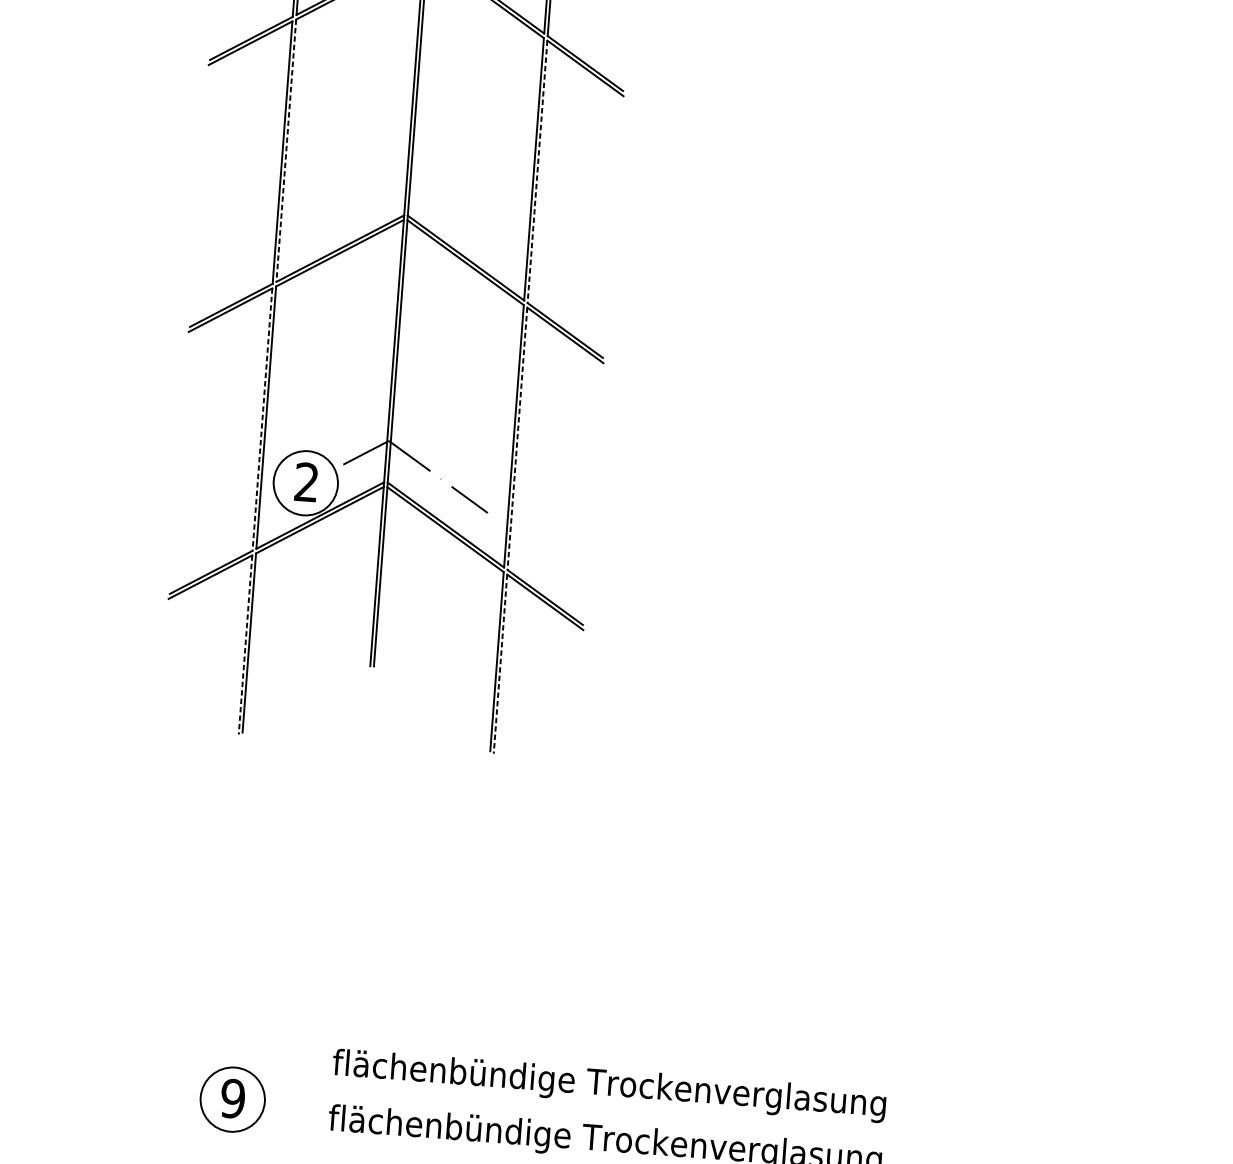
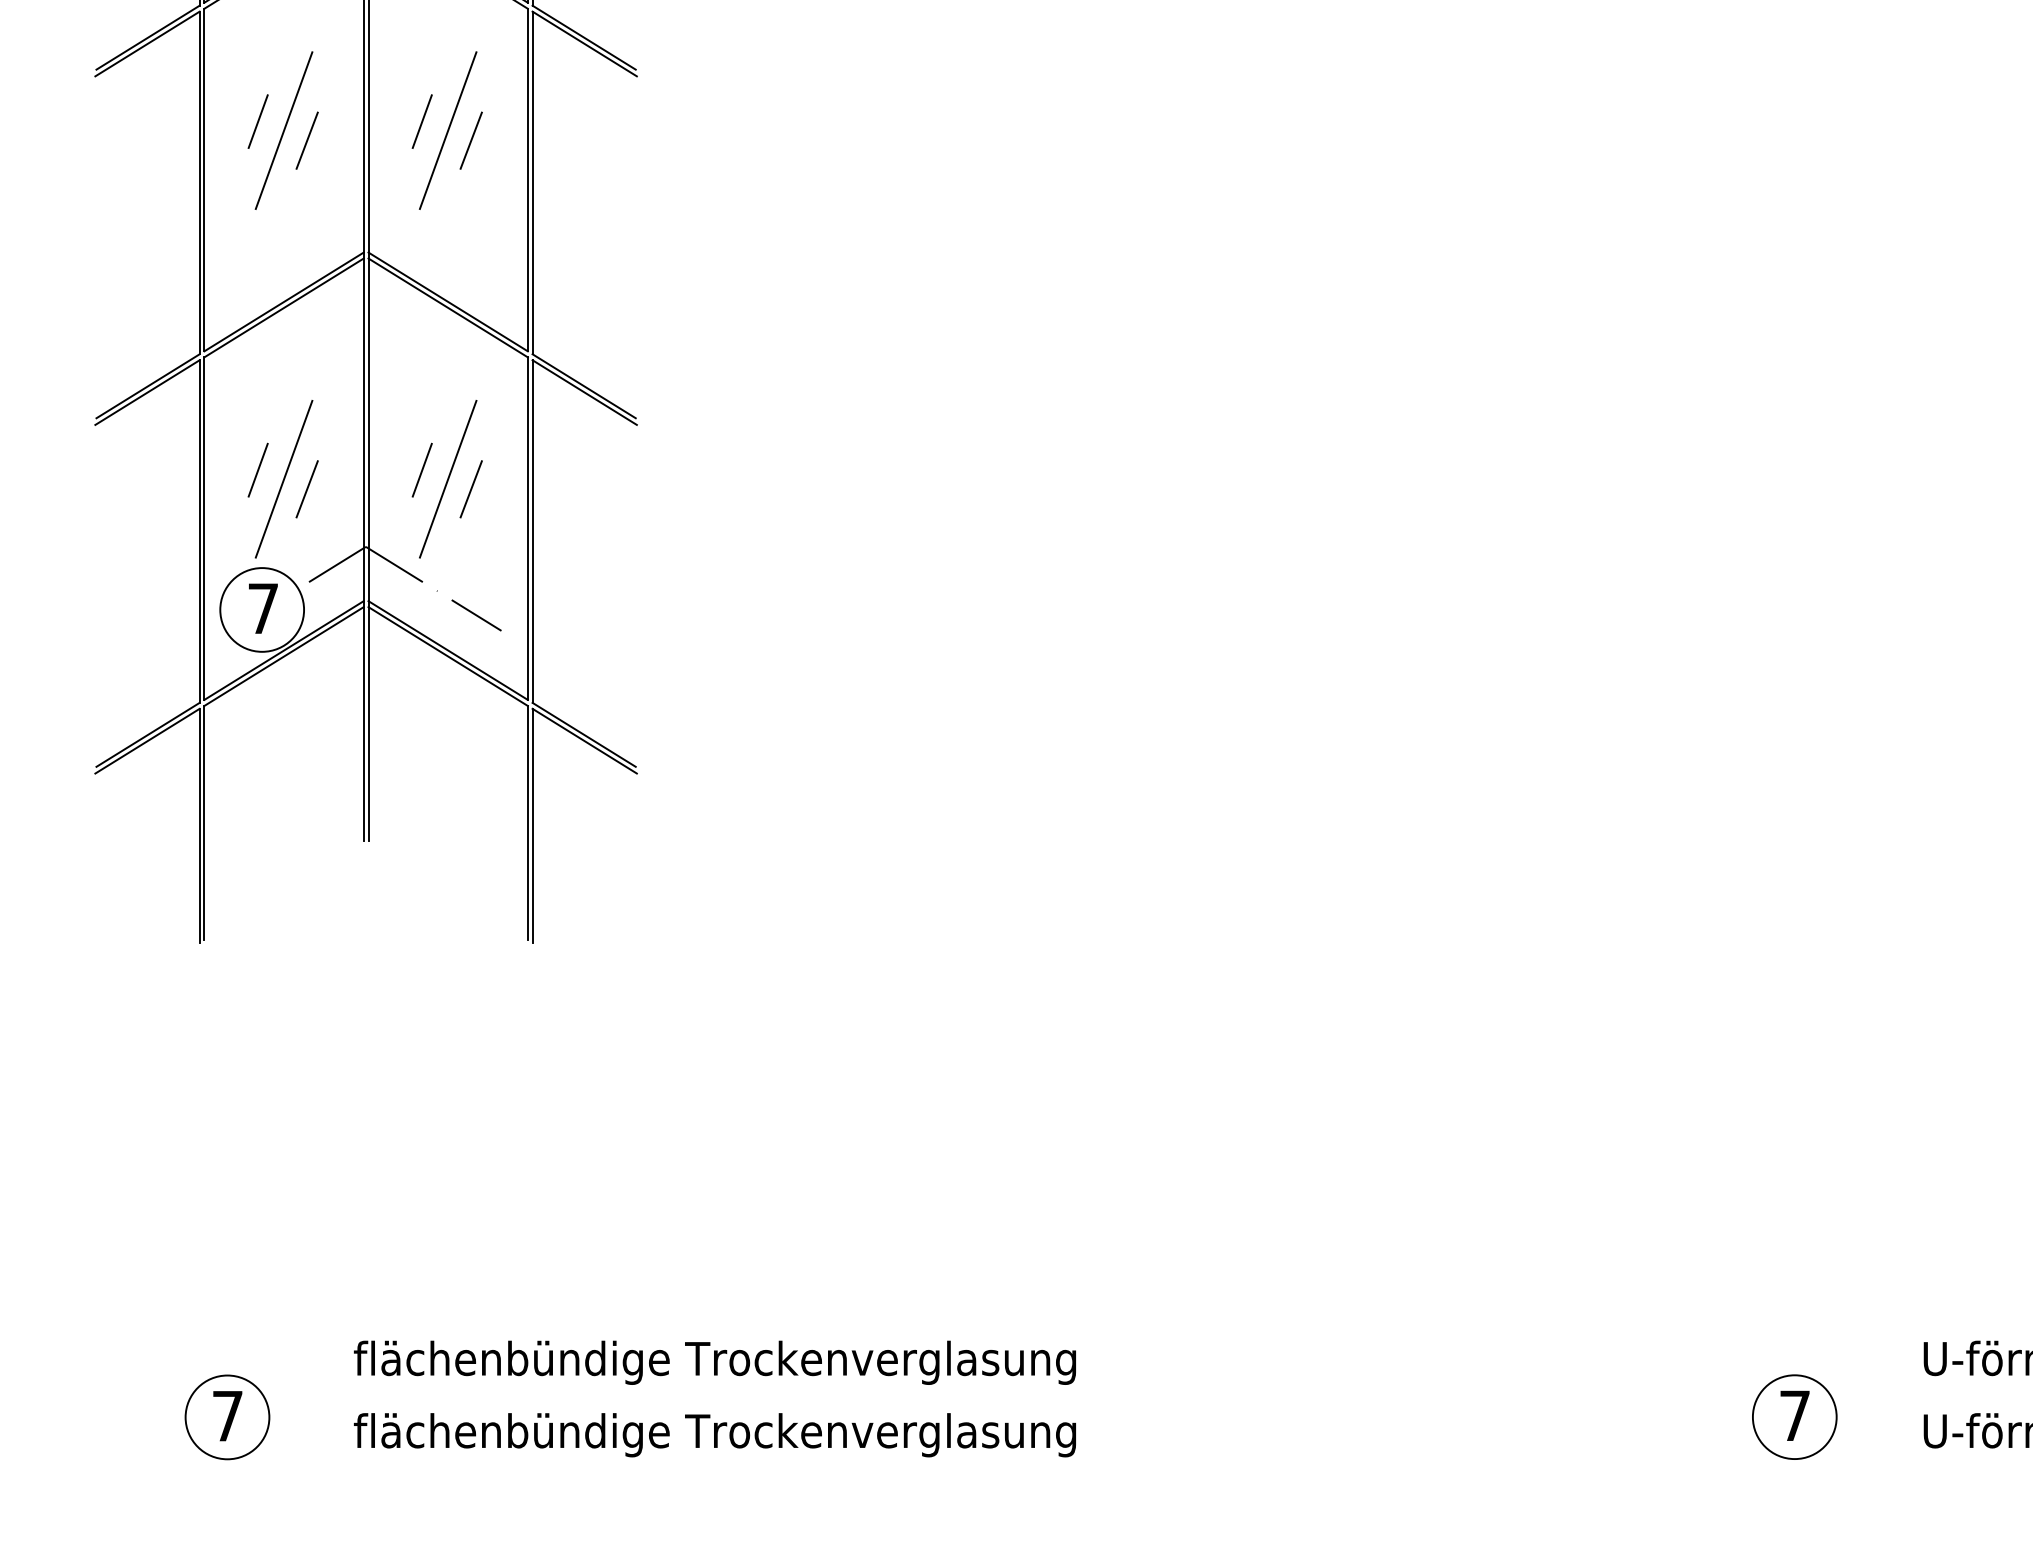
line: (330, 108) -> (257, 121), added
line: (349, 117) -> (283, 130), added
line: (455, 118) -> (421, 121), added
line: (366, 126) -> (306, 140), added
line: (475, 126) -> (447, 130), added
line: (492, 135) -> (470, 140), added
line: (286, 151) -> (204, 180), dashed -> solid
line: (537, 172) -> (532, 183), dashed -> solid
line: (310, 375) -> (257, 469), added
line: (329, 383) -> (283, 478), added
line: (435, 384) -> (421, 469), added
line: (346, 393) -> (306, 489), added
line: (455, 393) -> (447, 478), added
line: (472, 403) -> (470, 489), added
line: (262, 420) -> (199, 532), dashed -> solid
line: (517, 439) -> (532, 532), dashed -> solid
text: (306, 481) -> (262, 607), 2 -> 7
line: (245, 644) -> (199, 825), dashed -> solid
line: (500, 663) -> (532, 825), dashed -> solid
text: (232, 1098) -> (227, 1416), 9 -> 7

